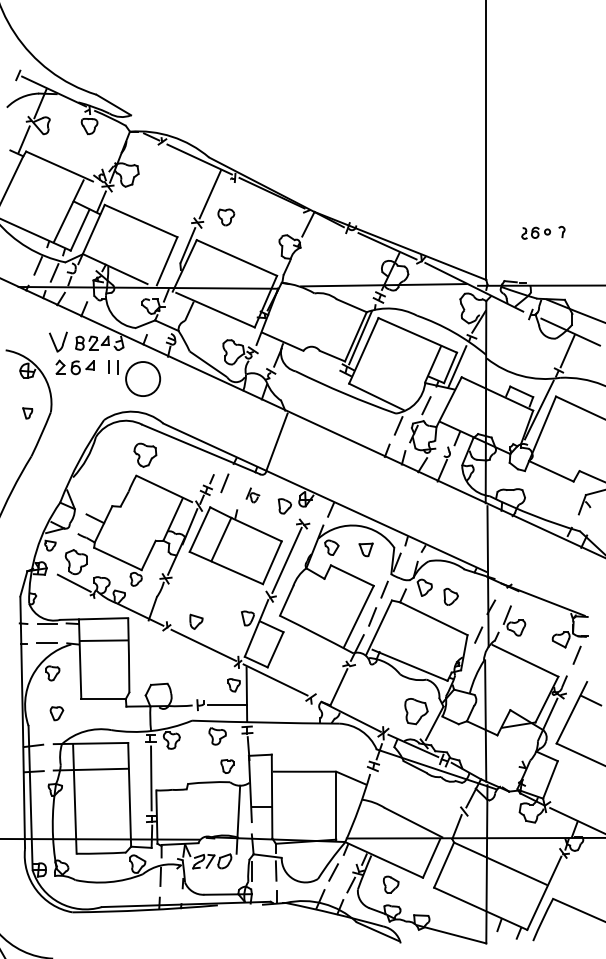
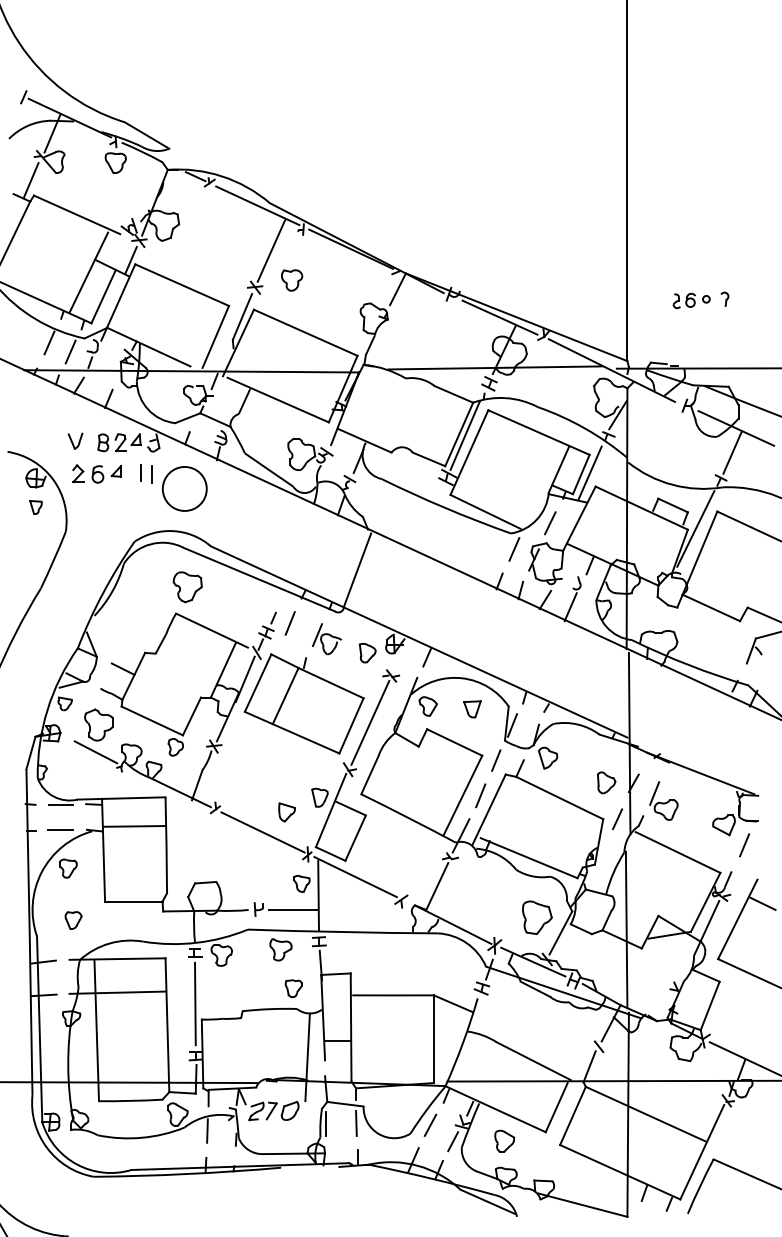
part: (58, 341) -> (75, 440), size x0.62
part: (27, 413) -> (35, 507), moved
part: (252, 495) -> (325, 639), size x1.67
part: (450, 596) -> (605, 782), moved
part: (196, 621) -> (287, 811), moved

